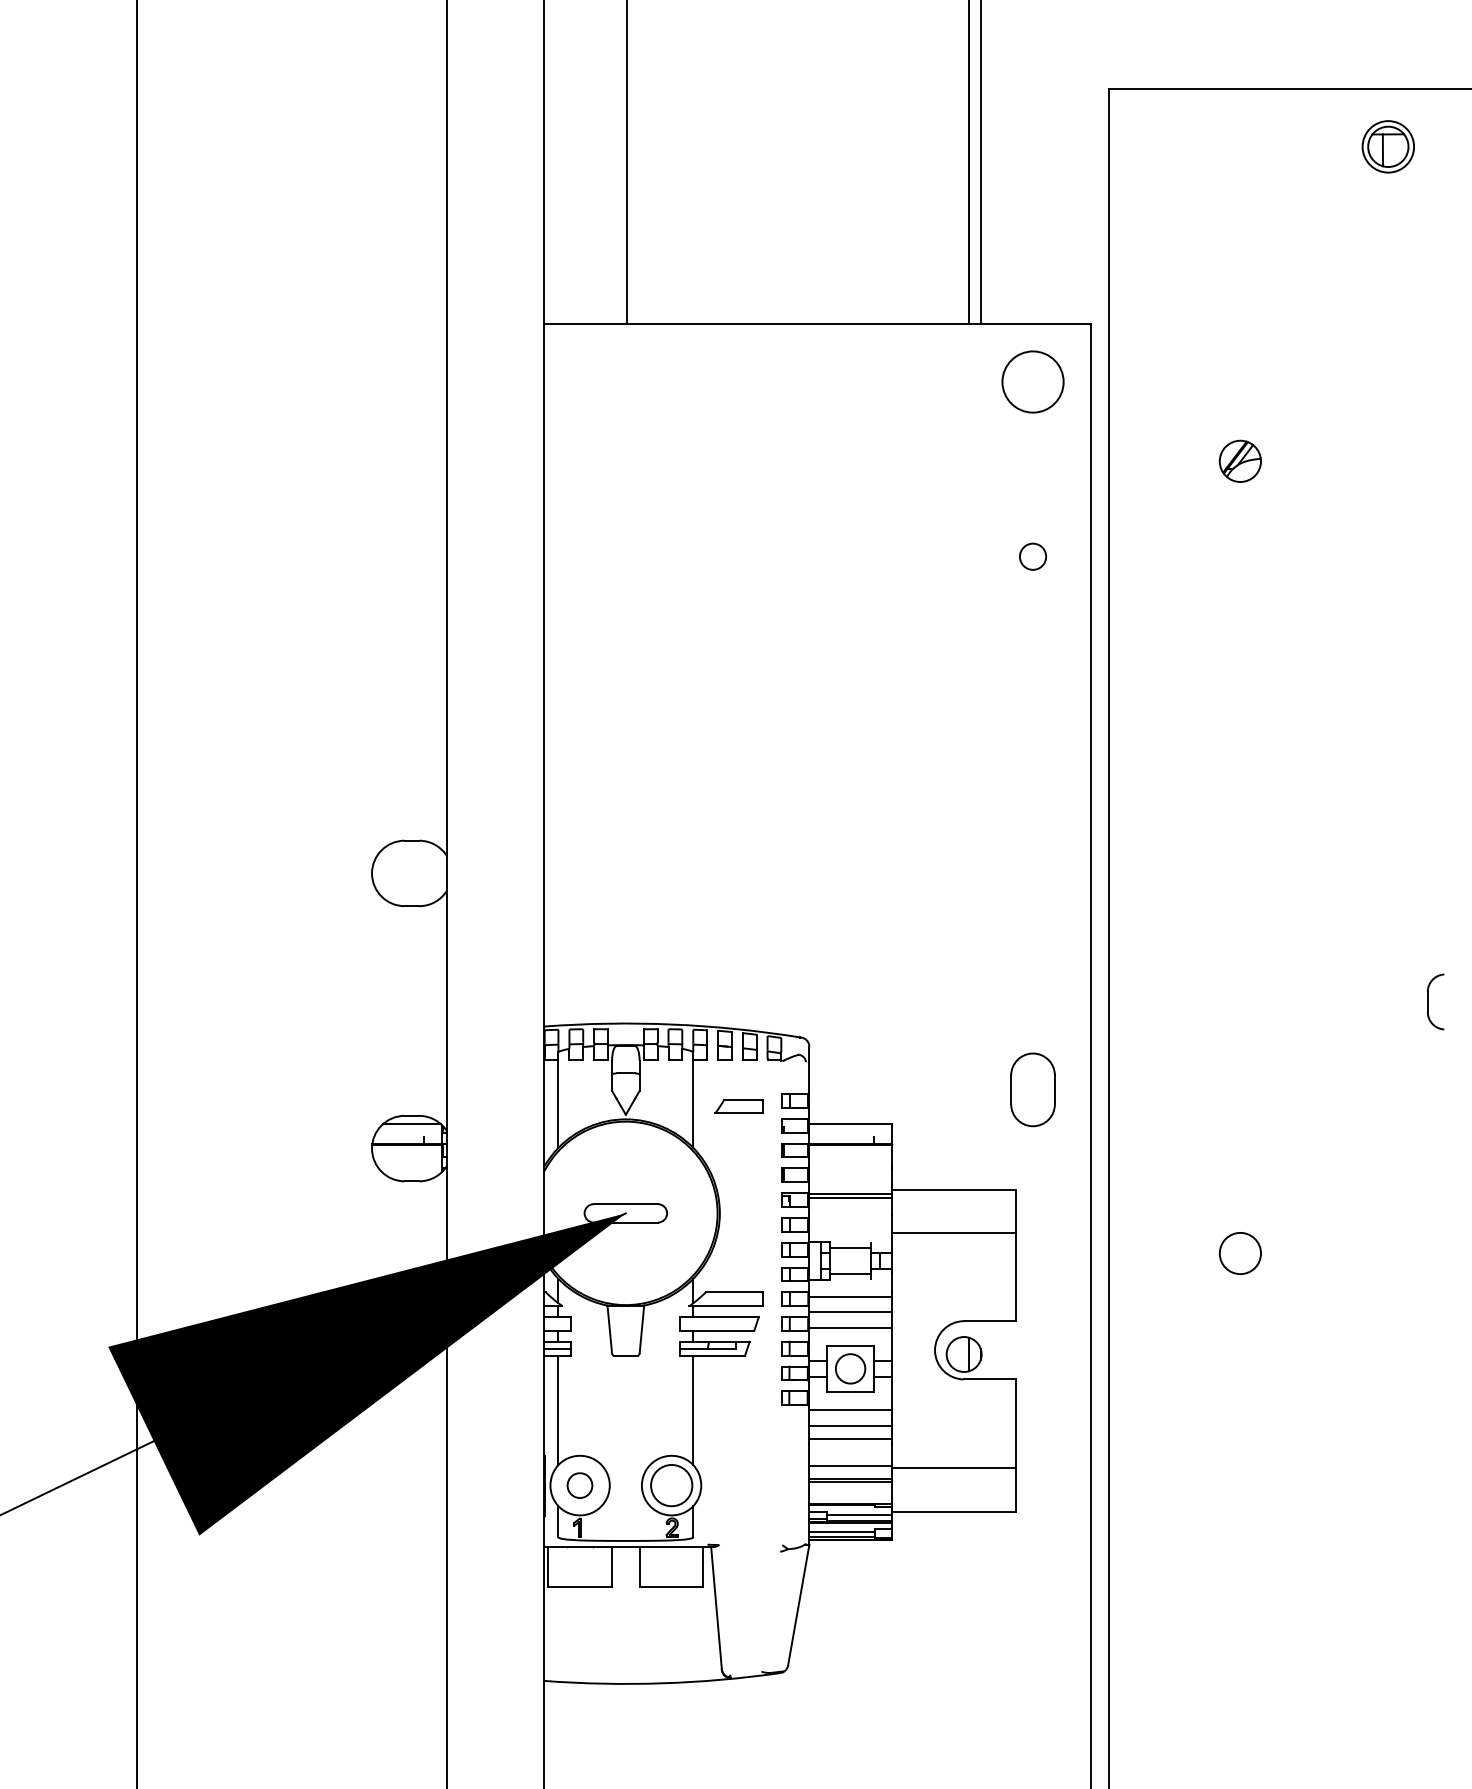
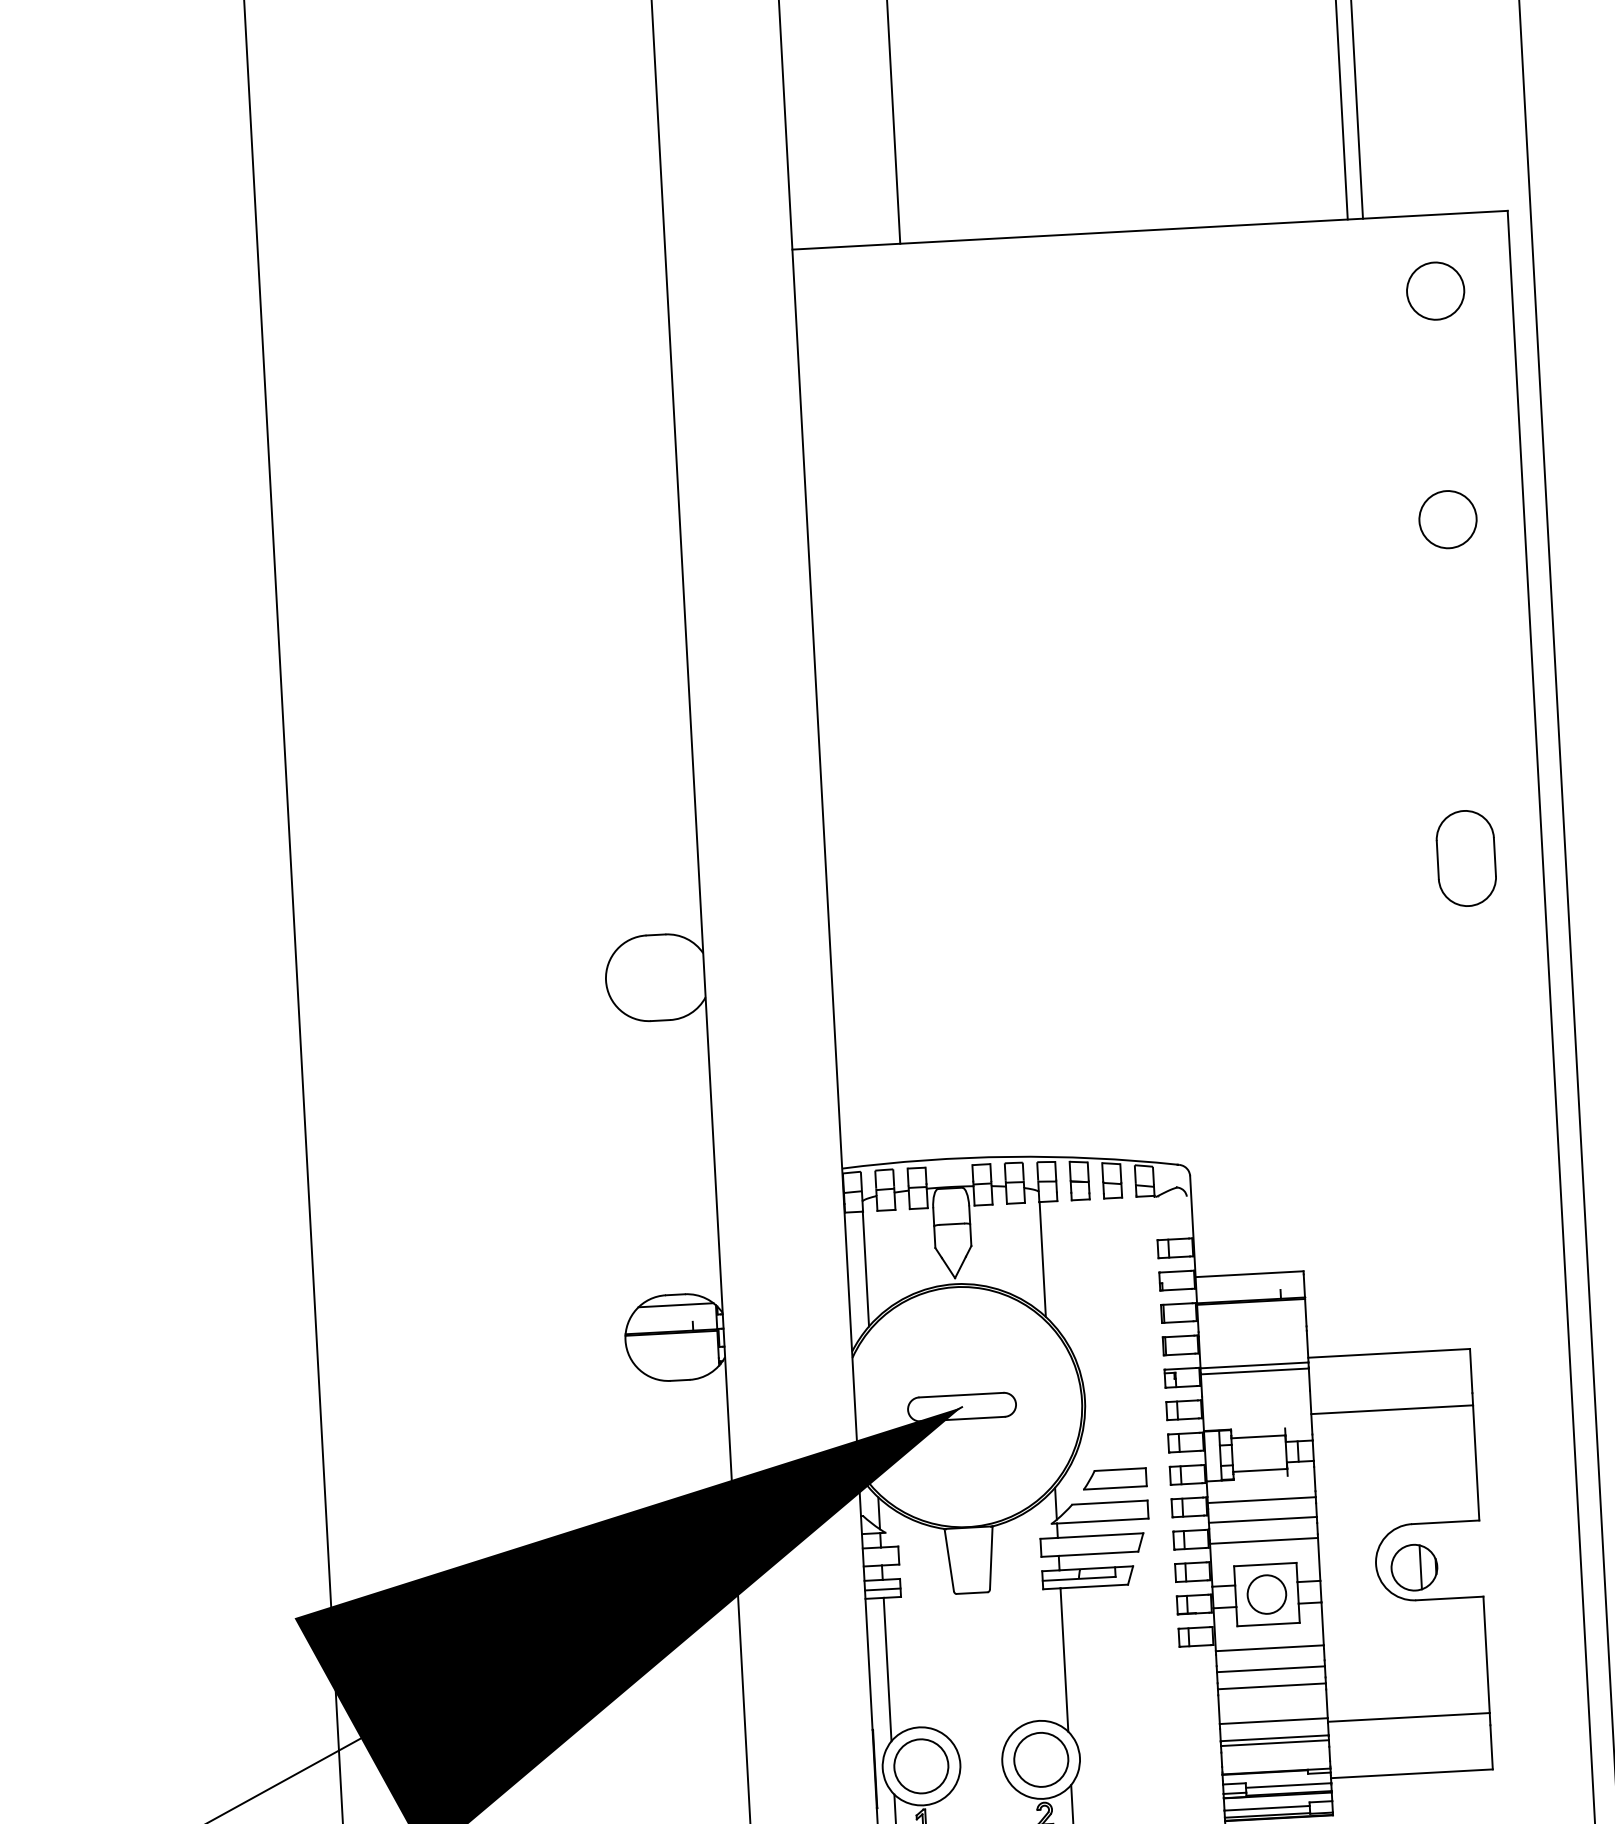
circle: (1032, 381) -> (1434, 290), size x0.71
circle: (1032, 556) -> (1447, 519), size x1.67
part: (1032, 1089) -> (1465, 858), moved
part: (738, 1106) -> (1113, 1479), moved
circle: (579, 1485) -> (920, 1766), size x1.67

